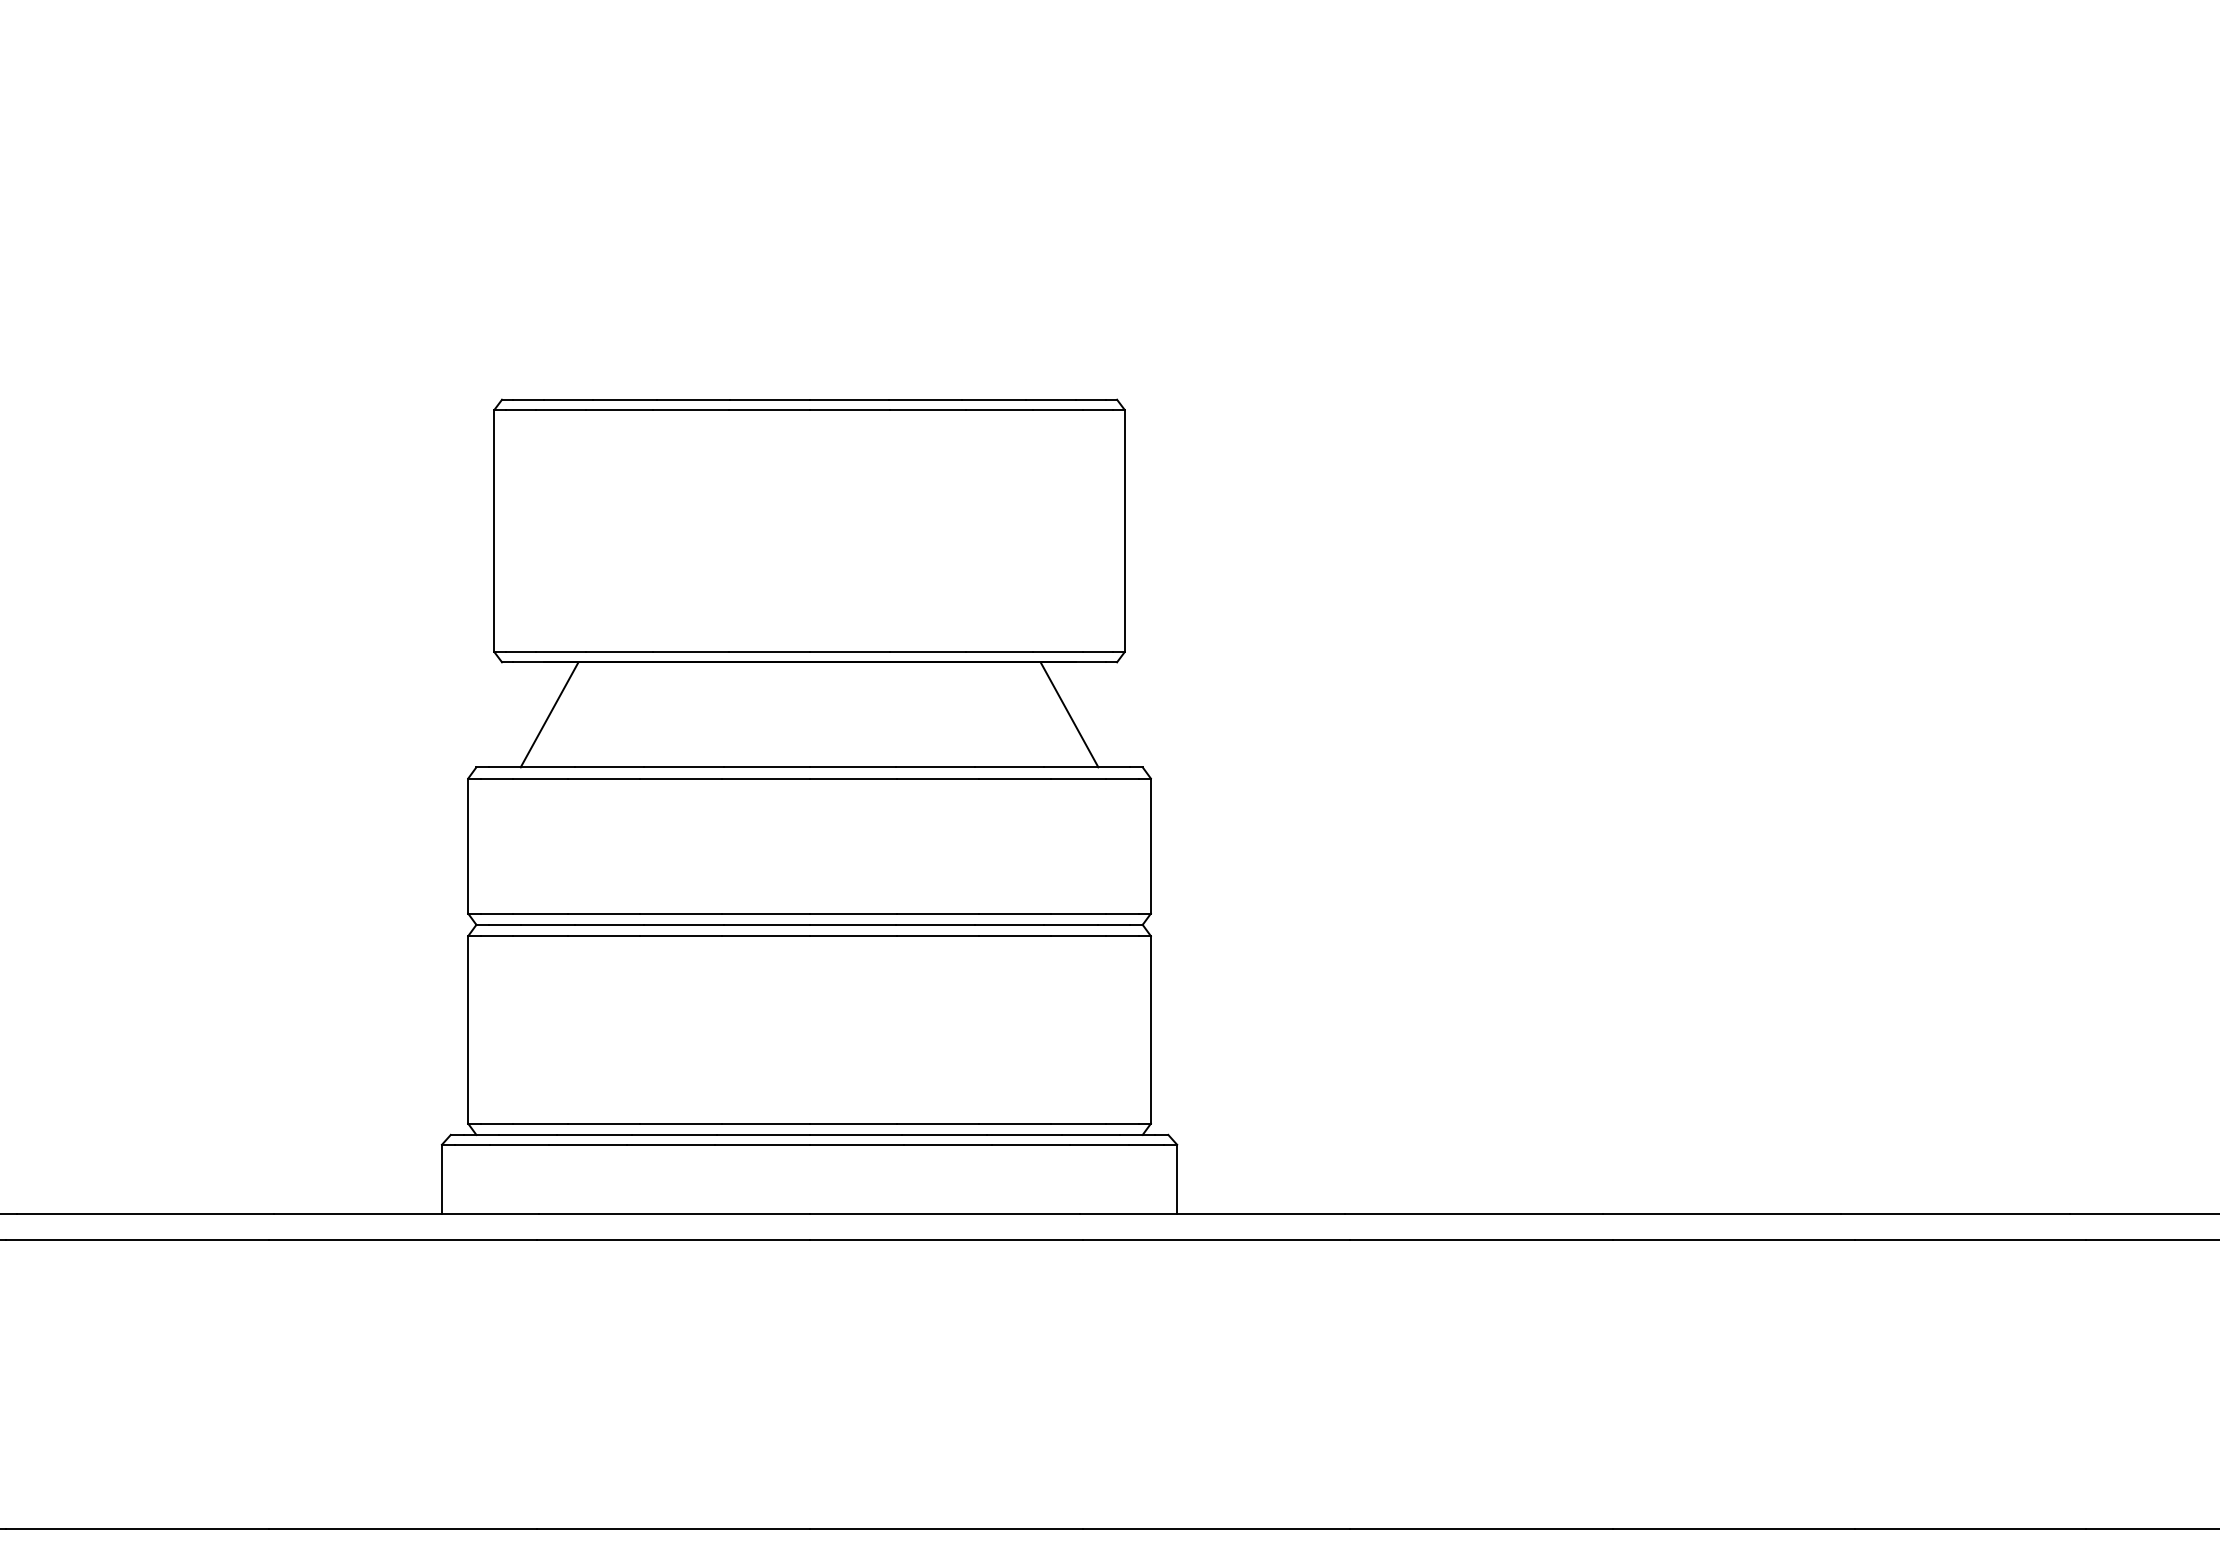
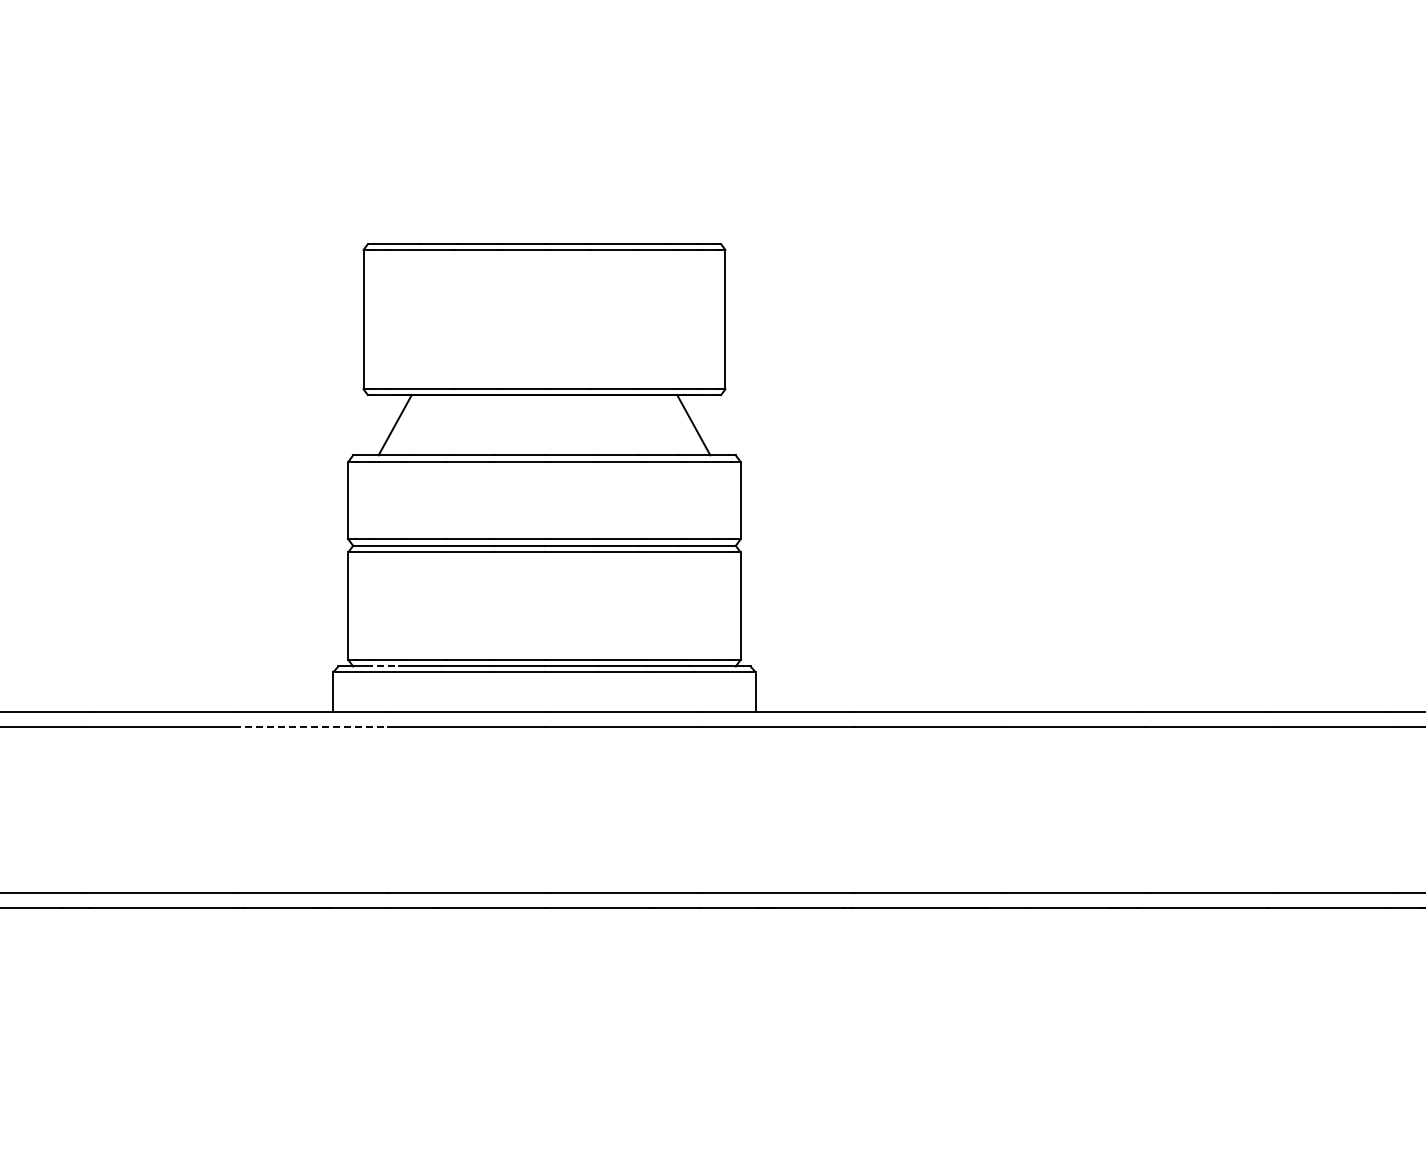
line: (529, 1134) -> (383, 666), solid -> dashed
line: (402, 1239) -> (310, 726), solid -> dashed

